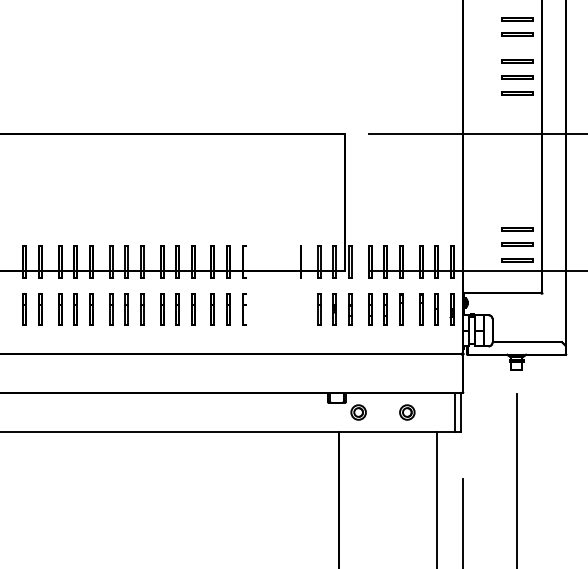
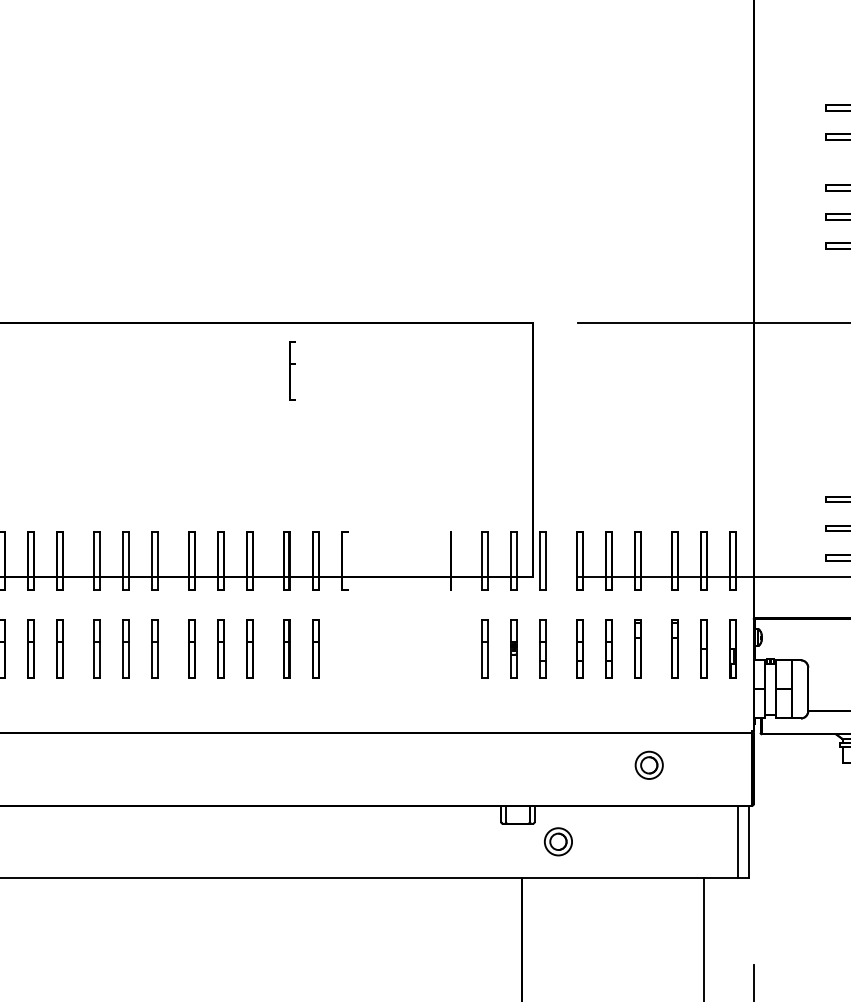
part: (244, 309) -> (293, 371), moved
part: (407, 412) -> (649, 765), moved

